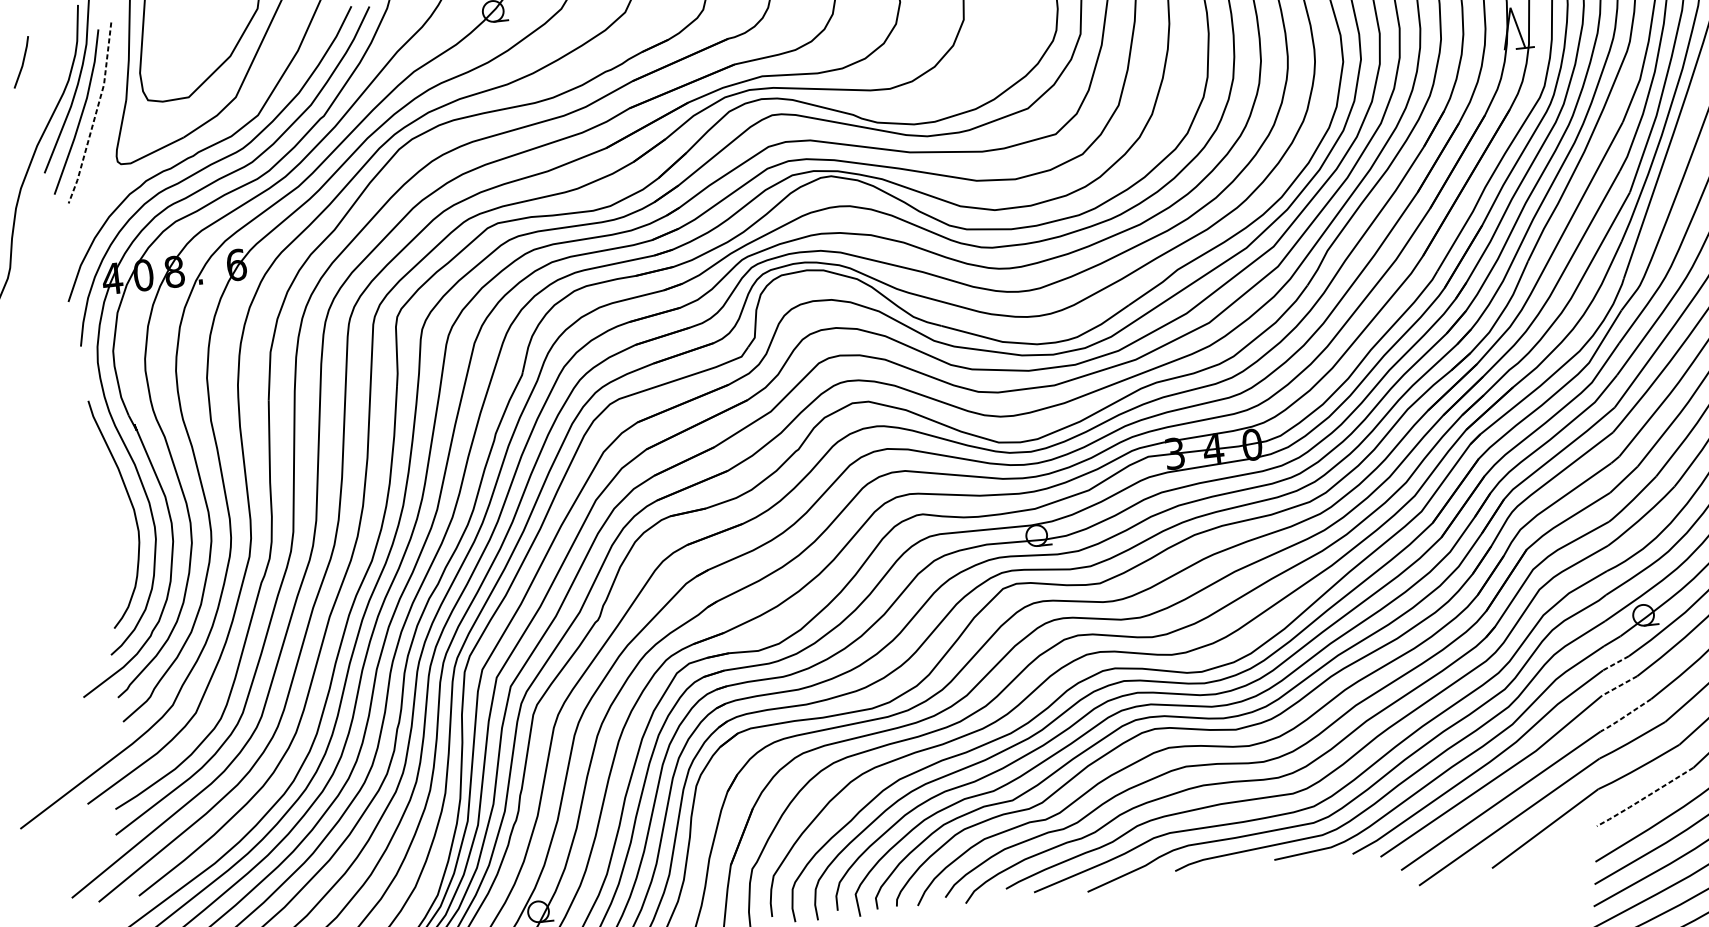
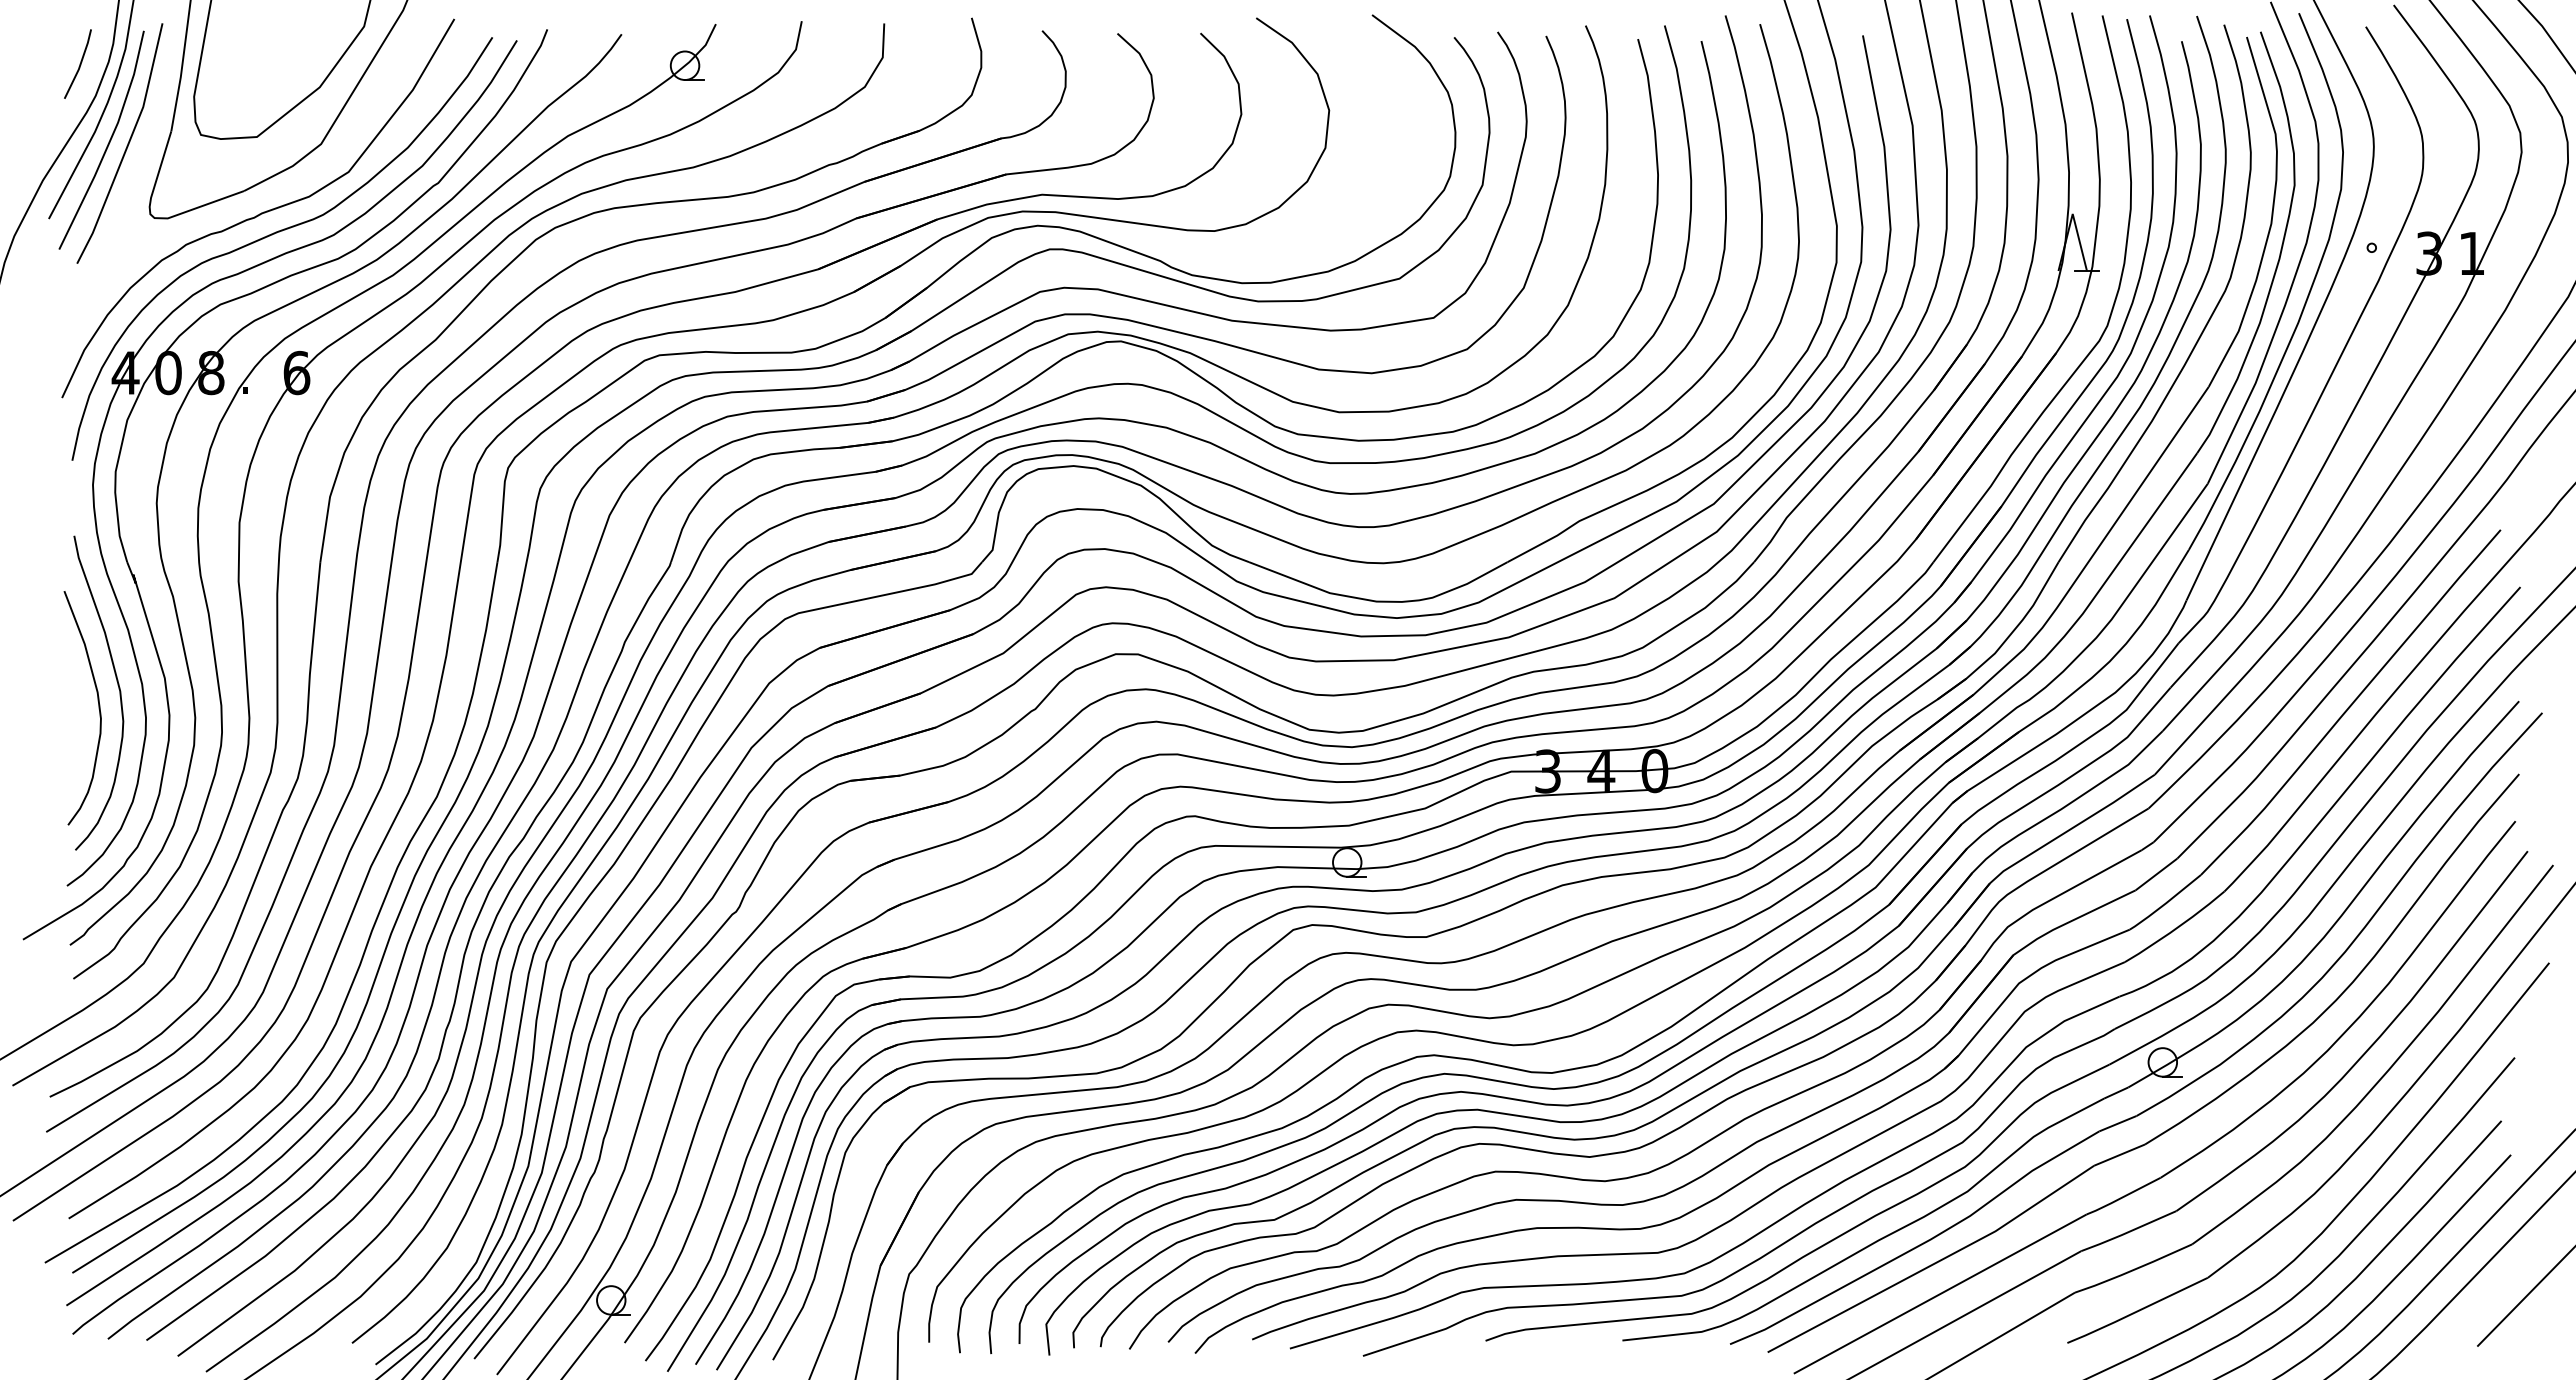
line: (22, 61) -> (79, 63), moved
line: (95, 114) -> (127, 146), dashed -> solid
curve: (119, 524) -> (98, 708), added
line: (1615, 663) -> (2117, 1123), dashed -> solid
line: (1619, 686) -> (2119, 1155), dashed -> solid
line: (1625, 716) -> (2122, 1197), dashed -> solid
line: (1644, 797) -> (2136, 1311), dashed -> solid

